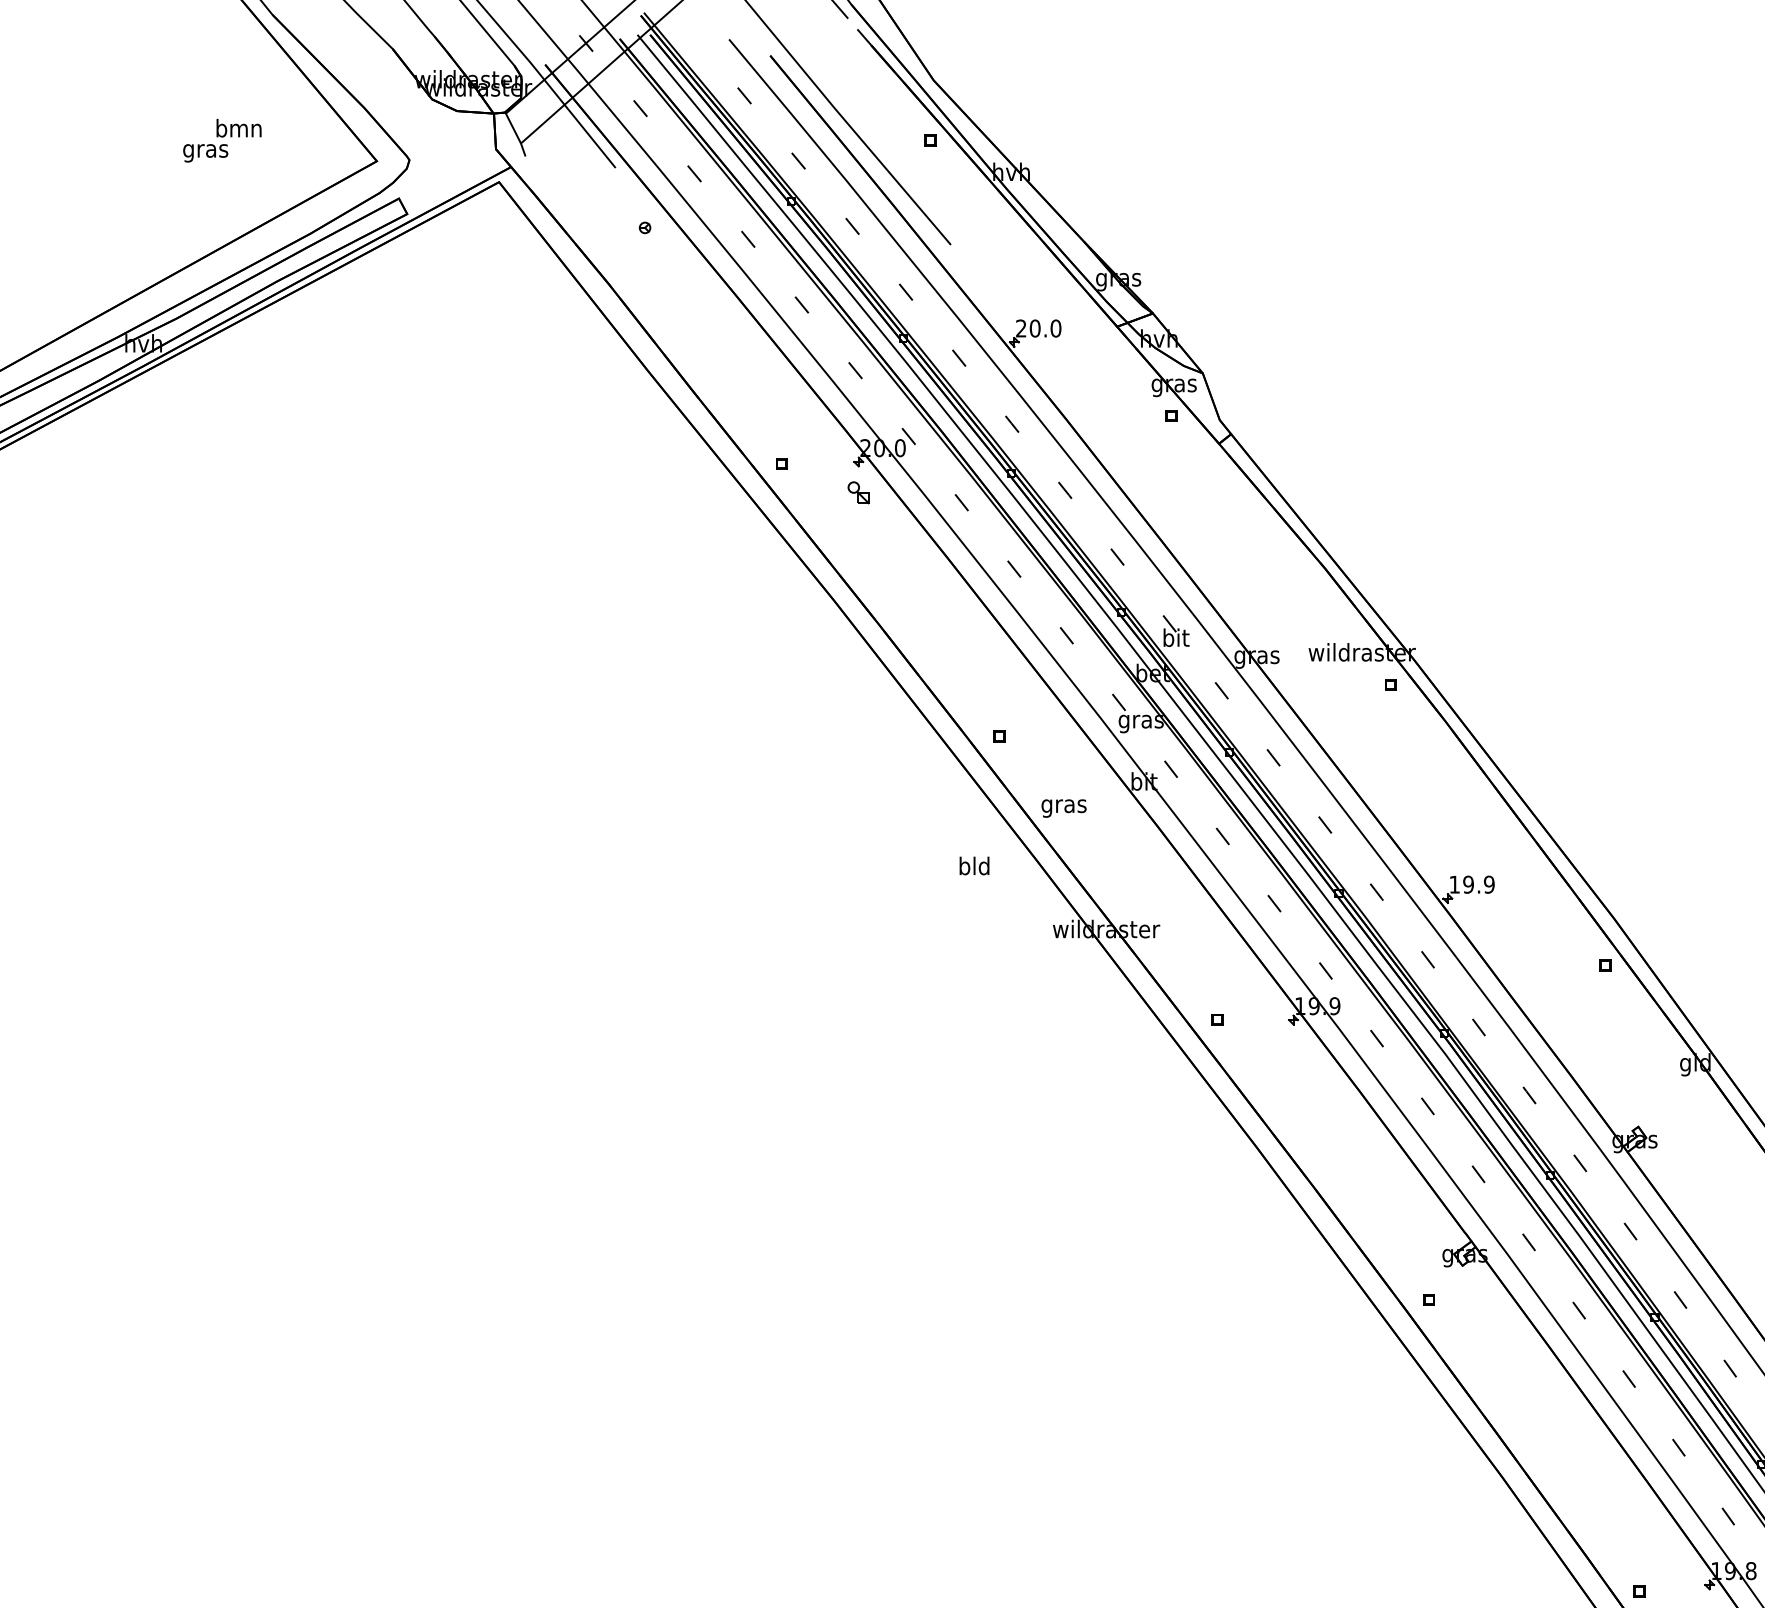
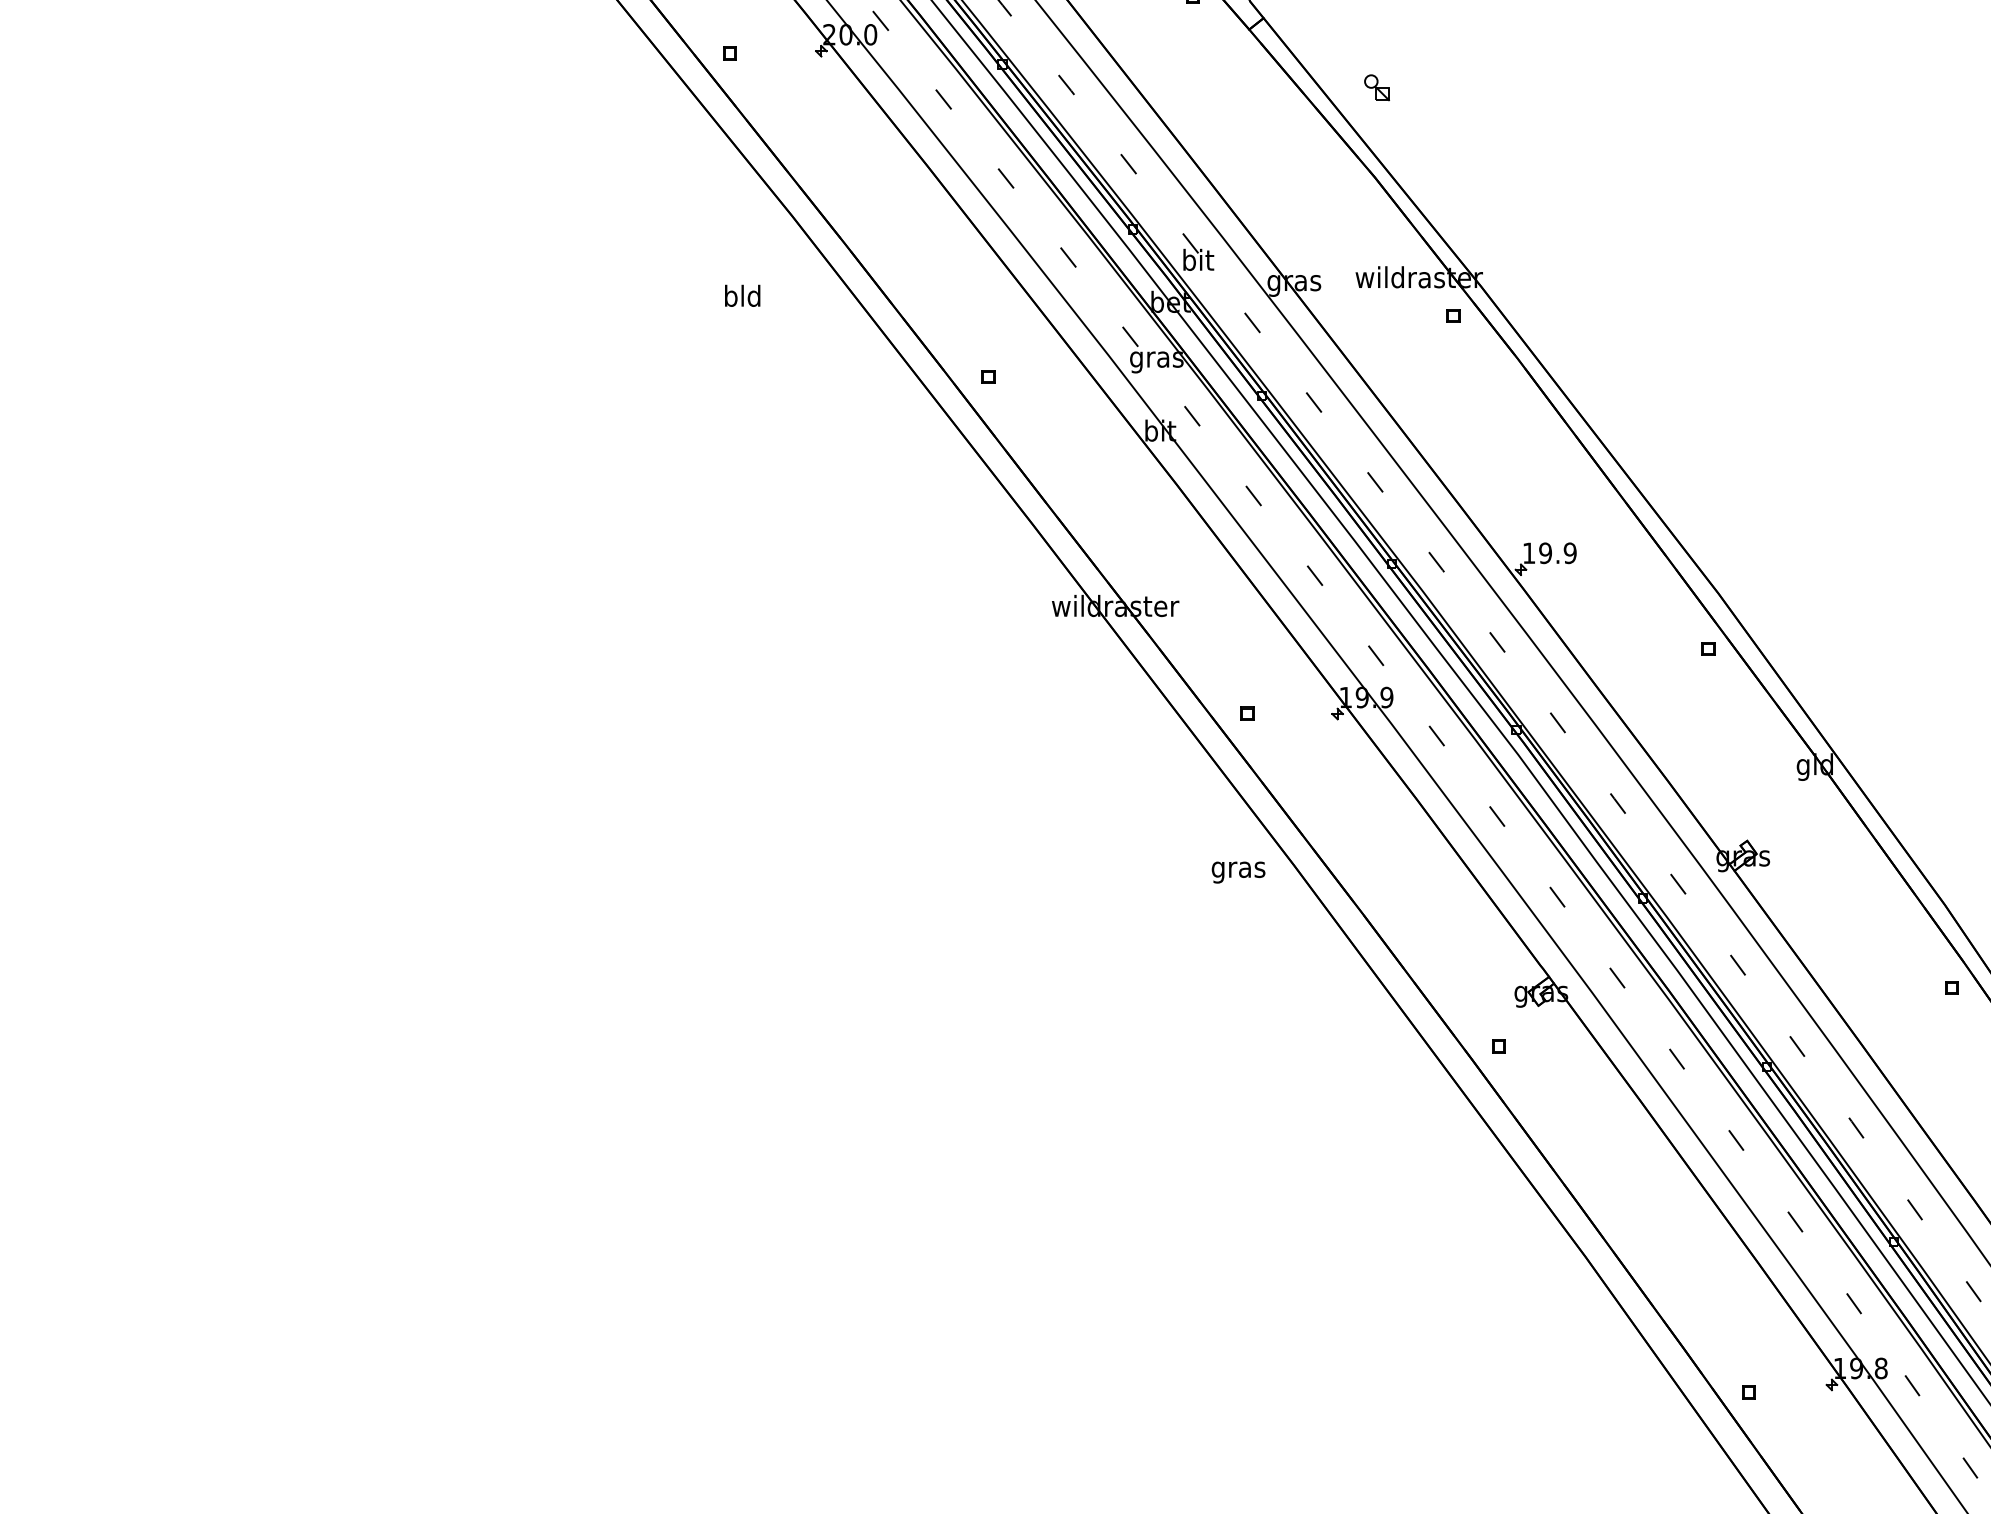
part: (858, 492) -> (1376, 87), moved
text: (1063, 808) -> (1237, 872), moved
text: (974, 865) -> (742, 295), moved

